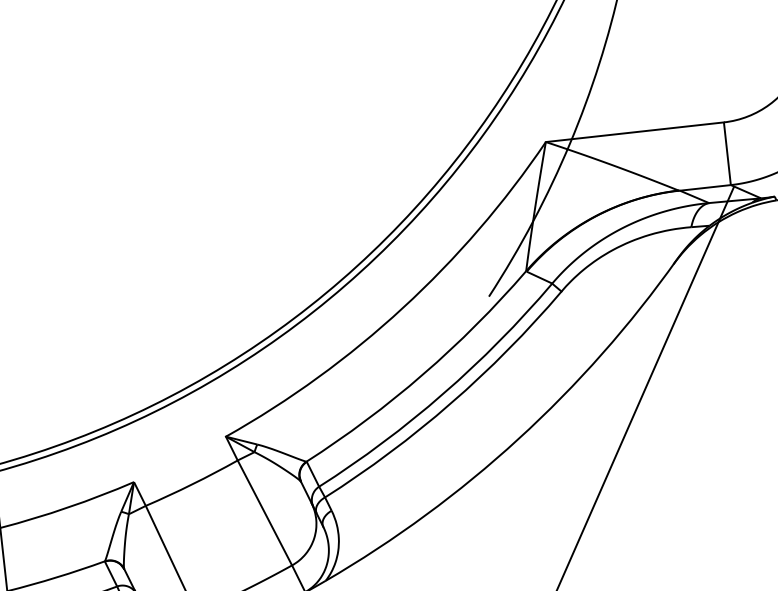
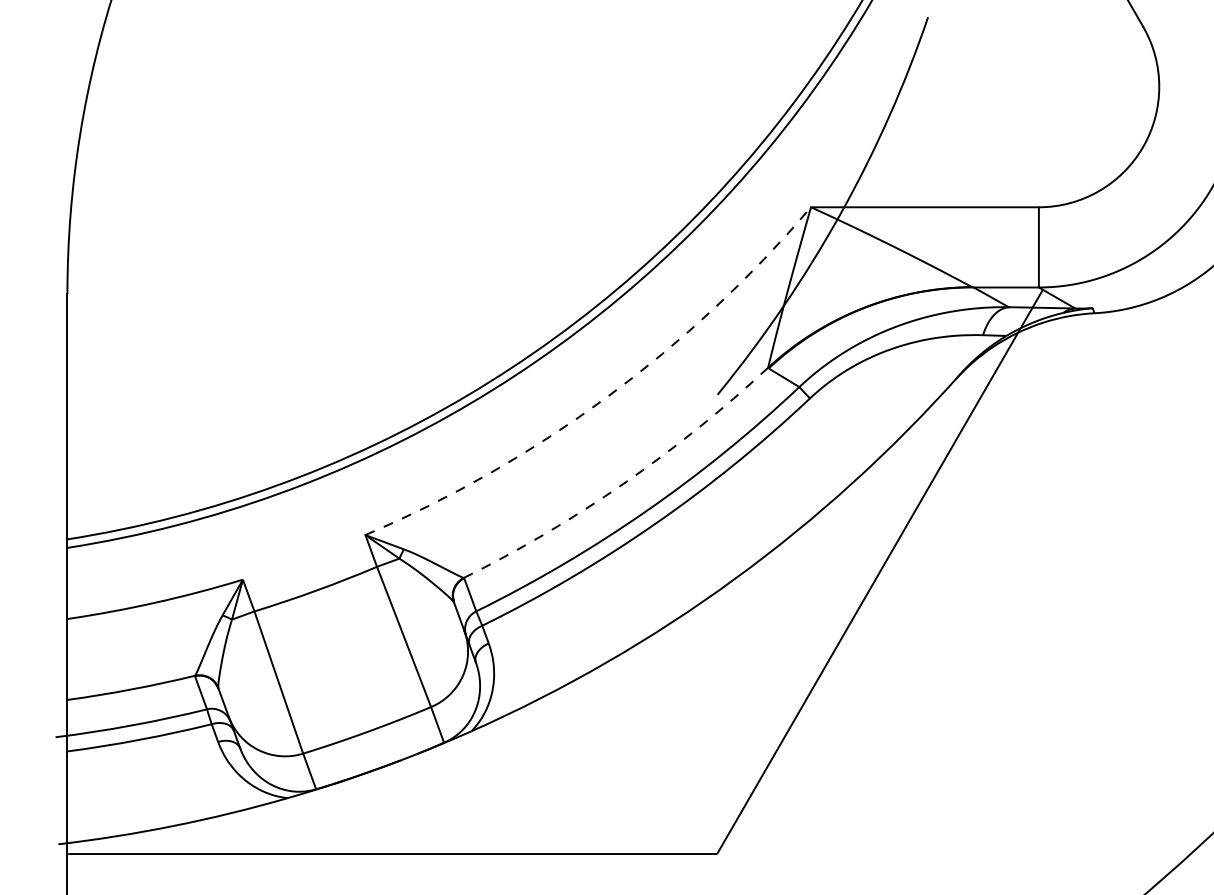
arc: (403, 308) -> (607, 397), solid -> dashed
arc: (423, 374) -> (623, 483), solid -> dashed

